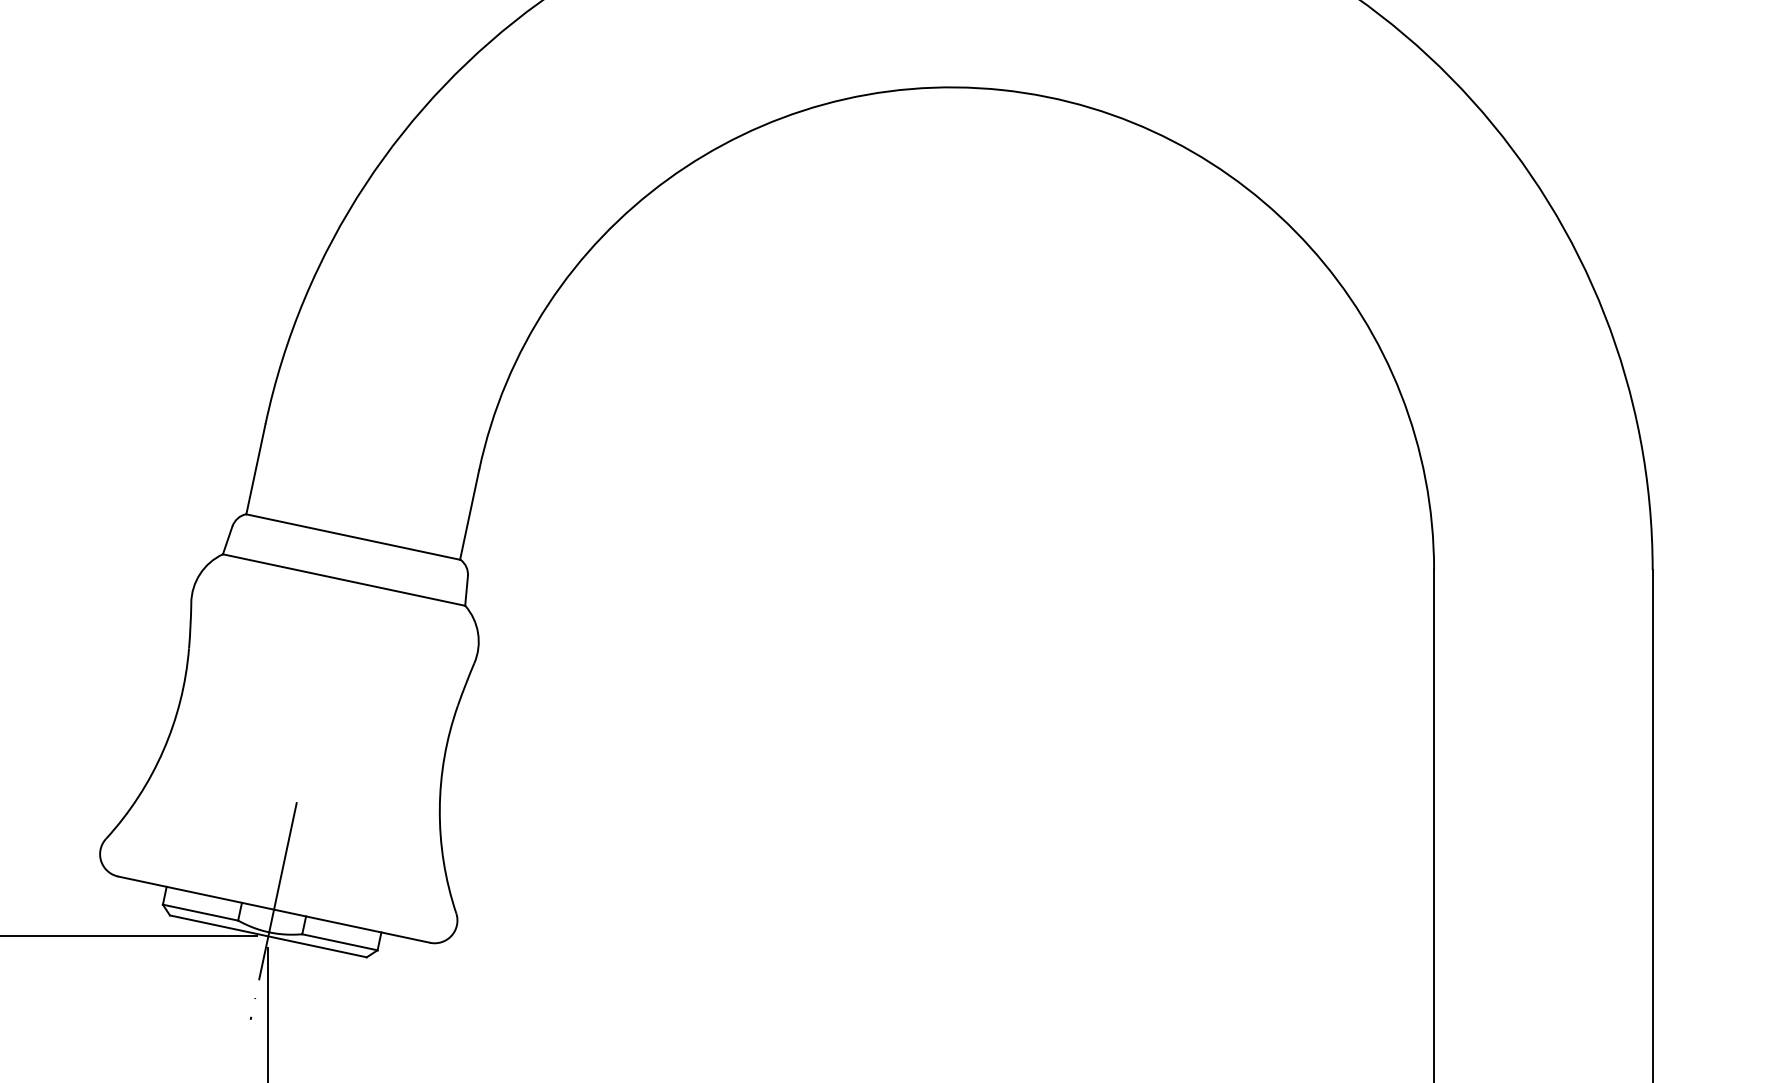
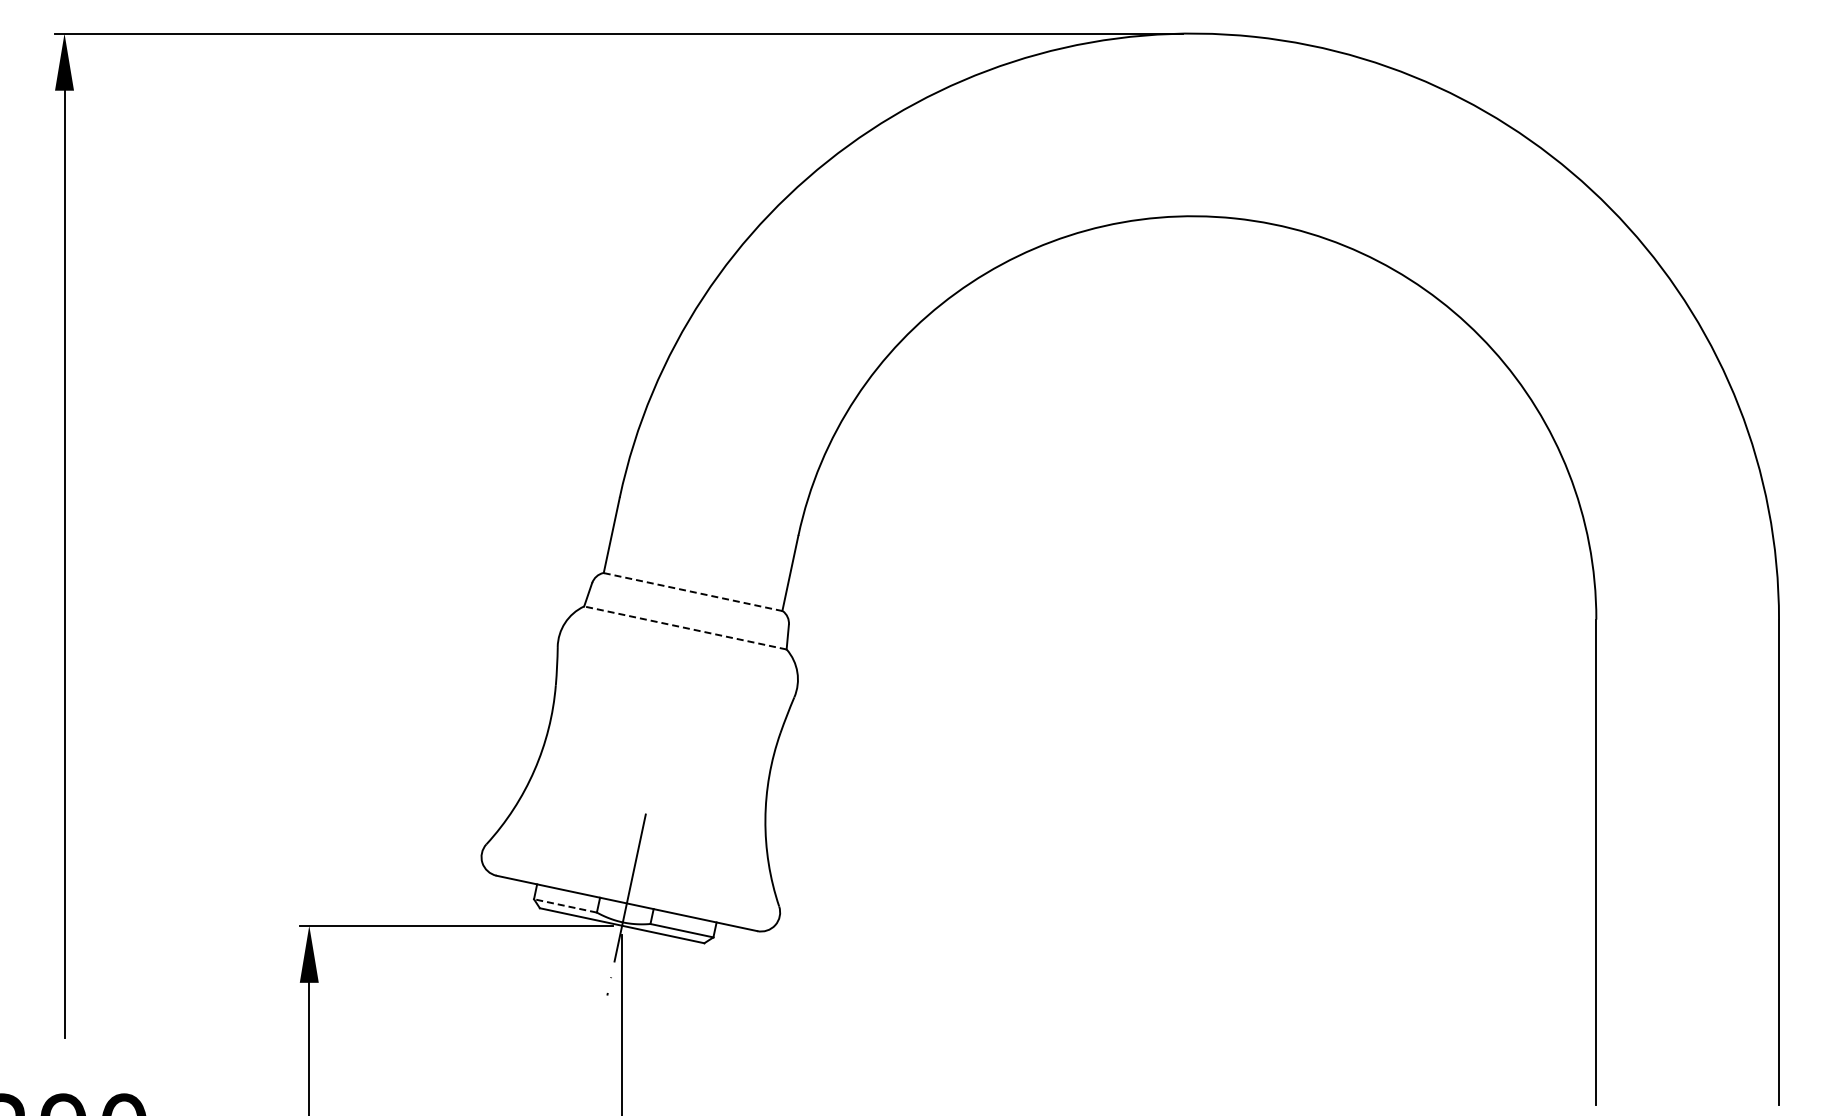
line: (353, 537) -> (693, 592), solid -> dashed
line: (342, 579) -> (684, 627), solid -> dashed
line: (199, 912) -> (564, 905), solid -> dashed

